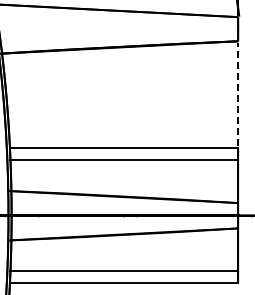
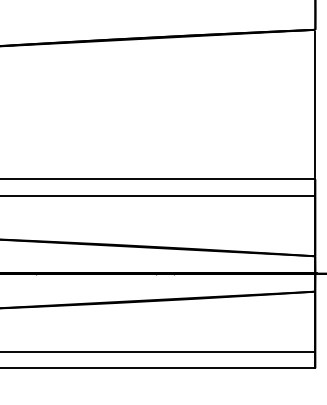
line: (238, 94) -> (315, 104), dashed -> solid

